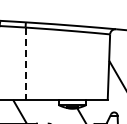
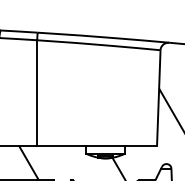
line: (25, 64) -> (37, 94), dashed -> solid

